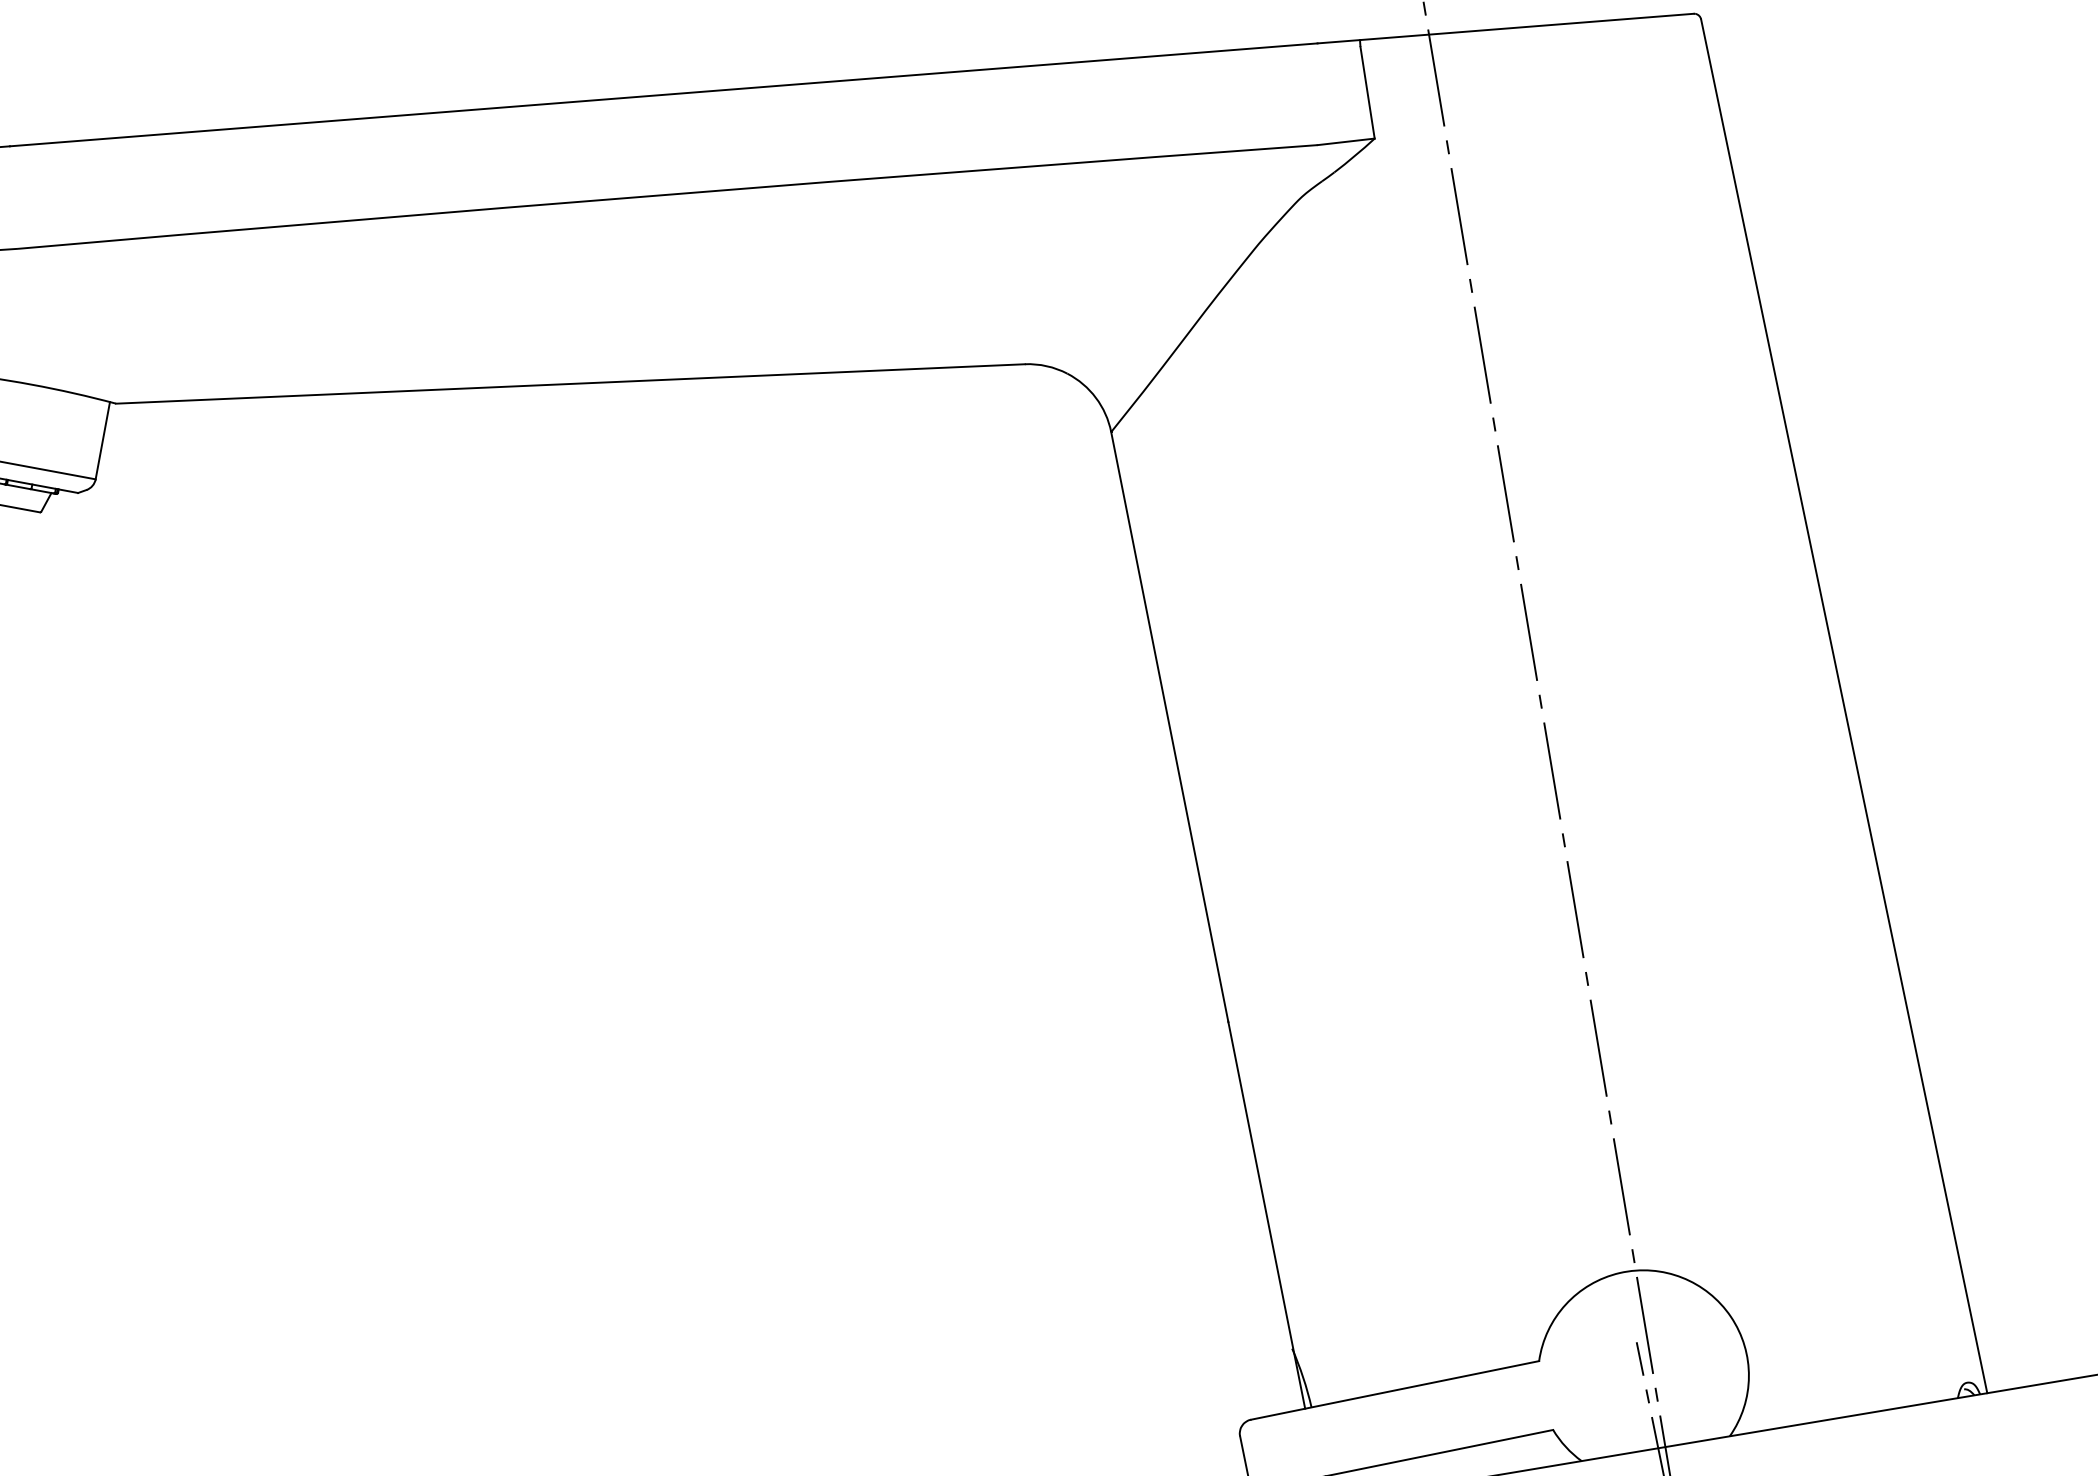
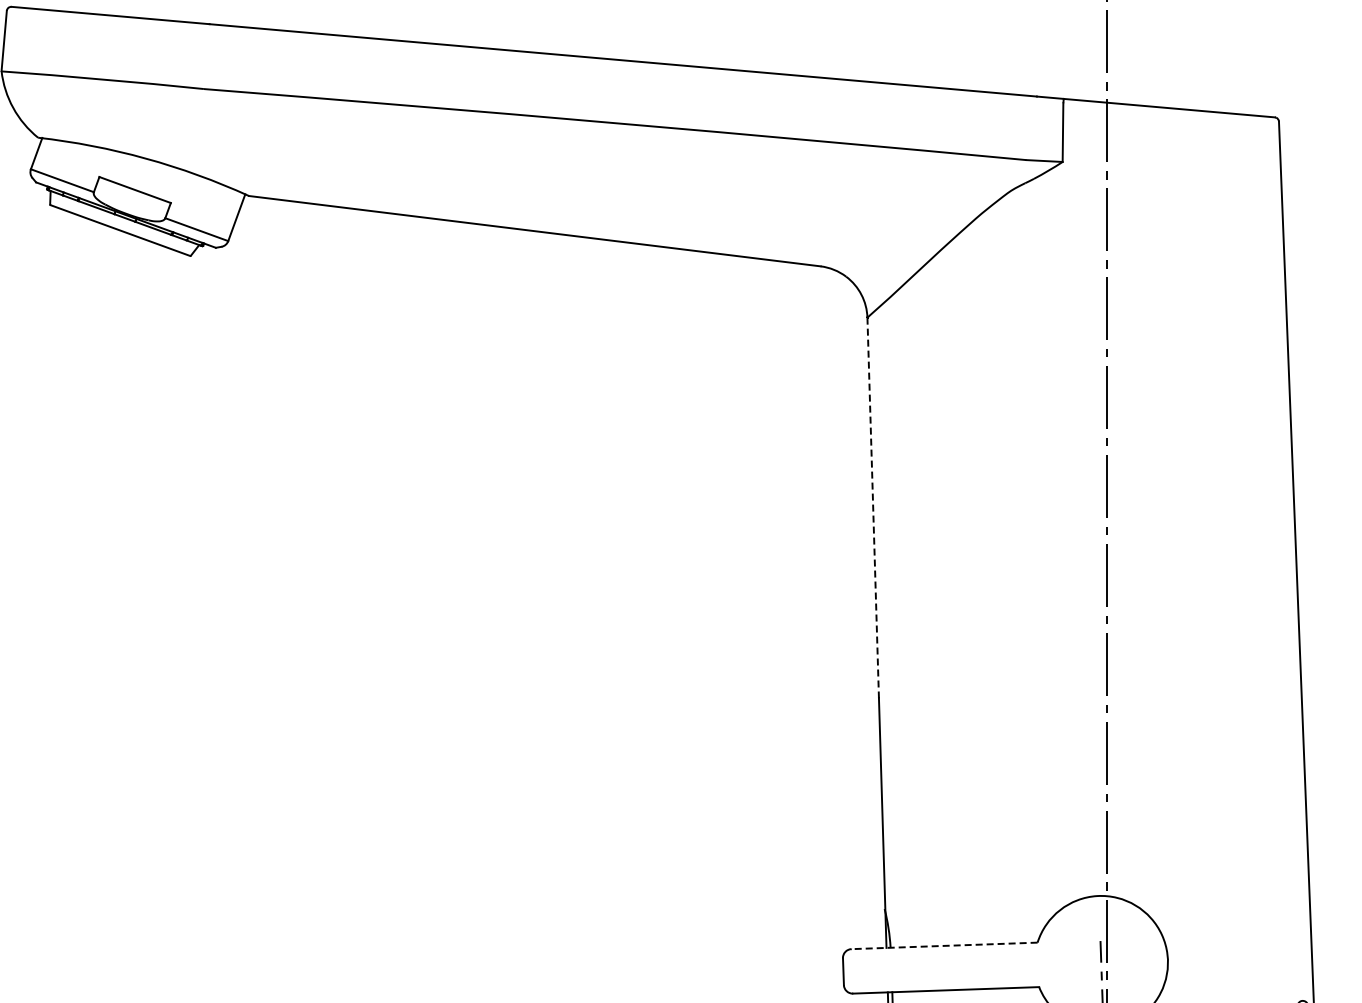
line: (1170, 726) -> (873, 507), solid -> dashed
line: (1394, 1389) -> (944, 945), solid -> dashed

